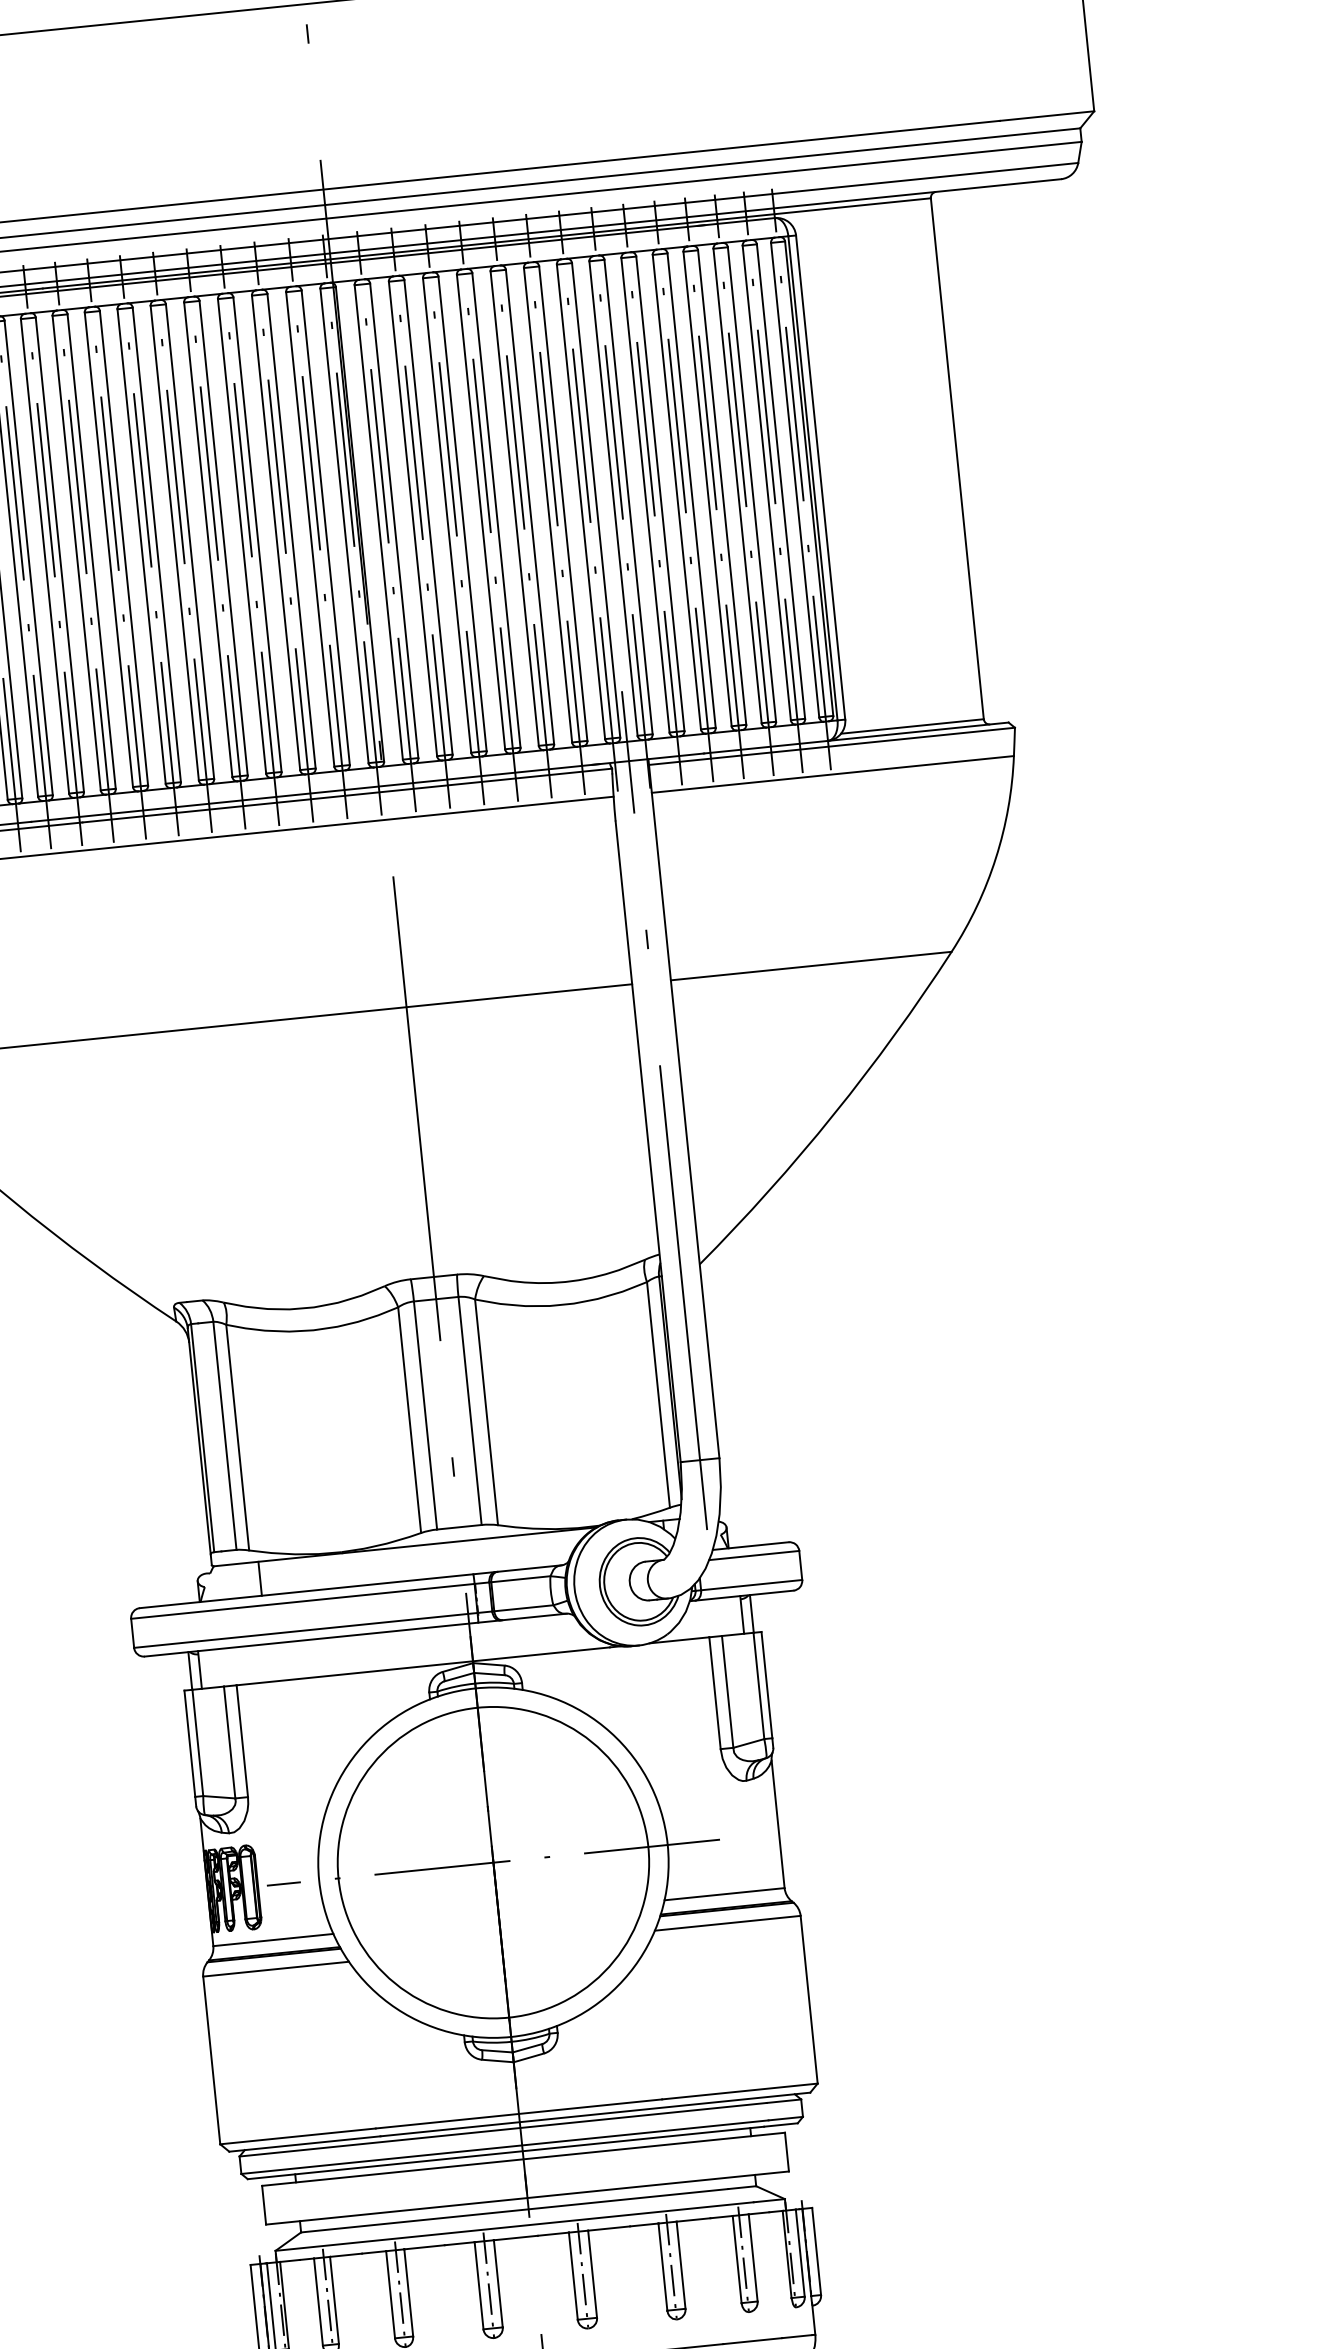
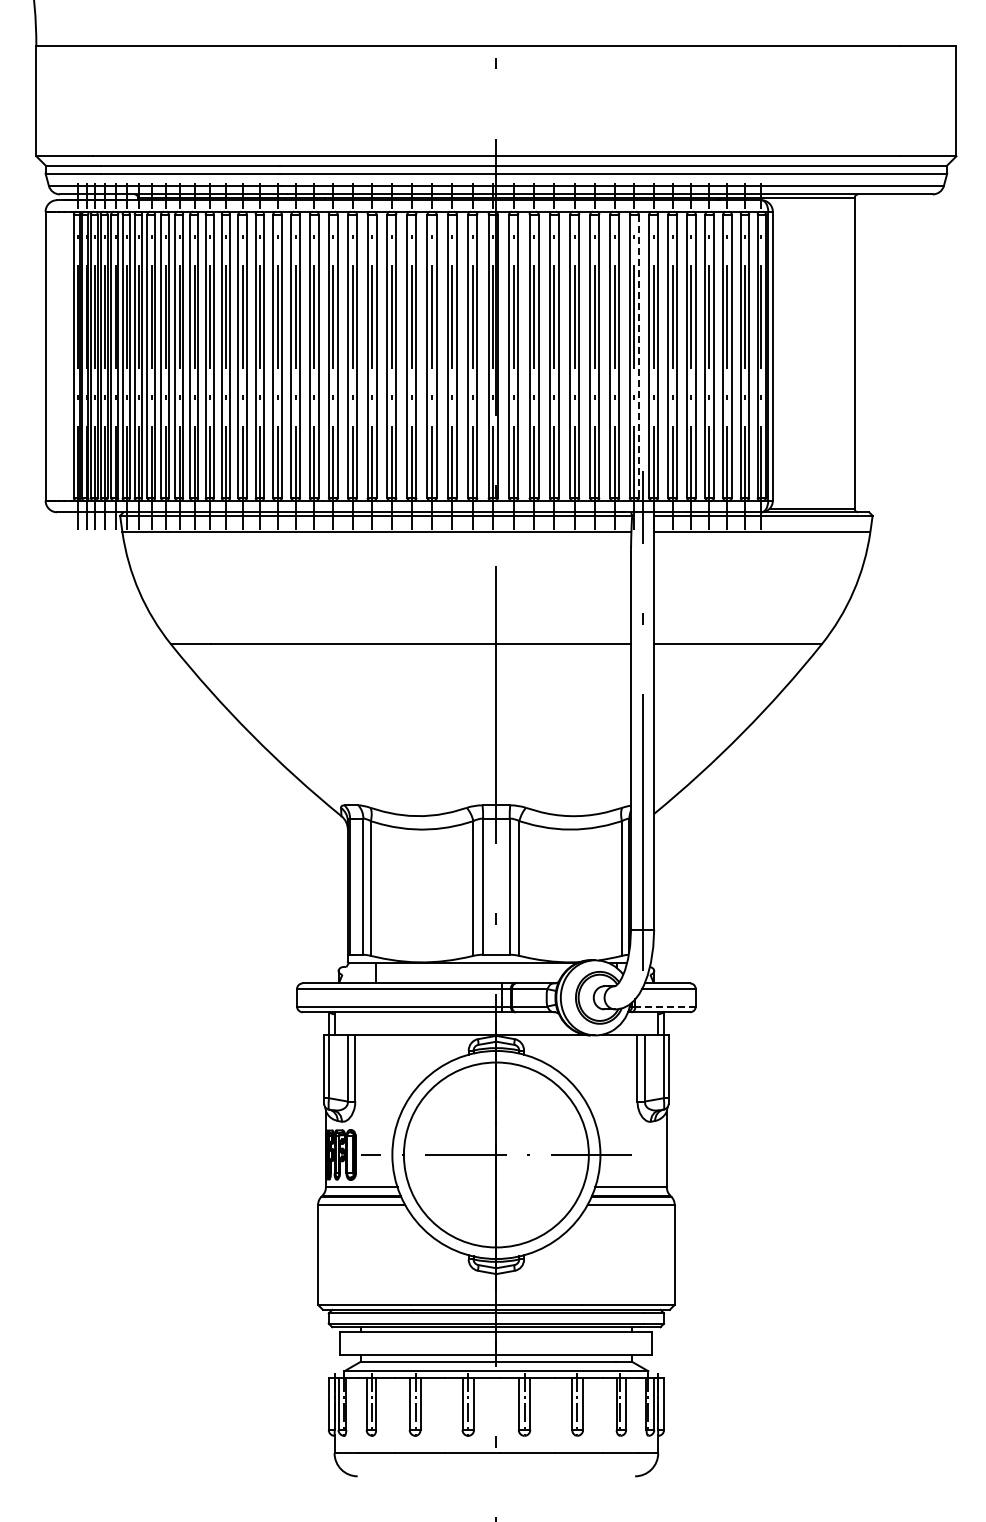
line: (595, 500) -> (638, 356), solid -> dashed
line: (751, 1585) -> (665, 1006), solid -> dashed

